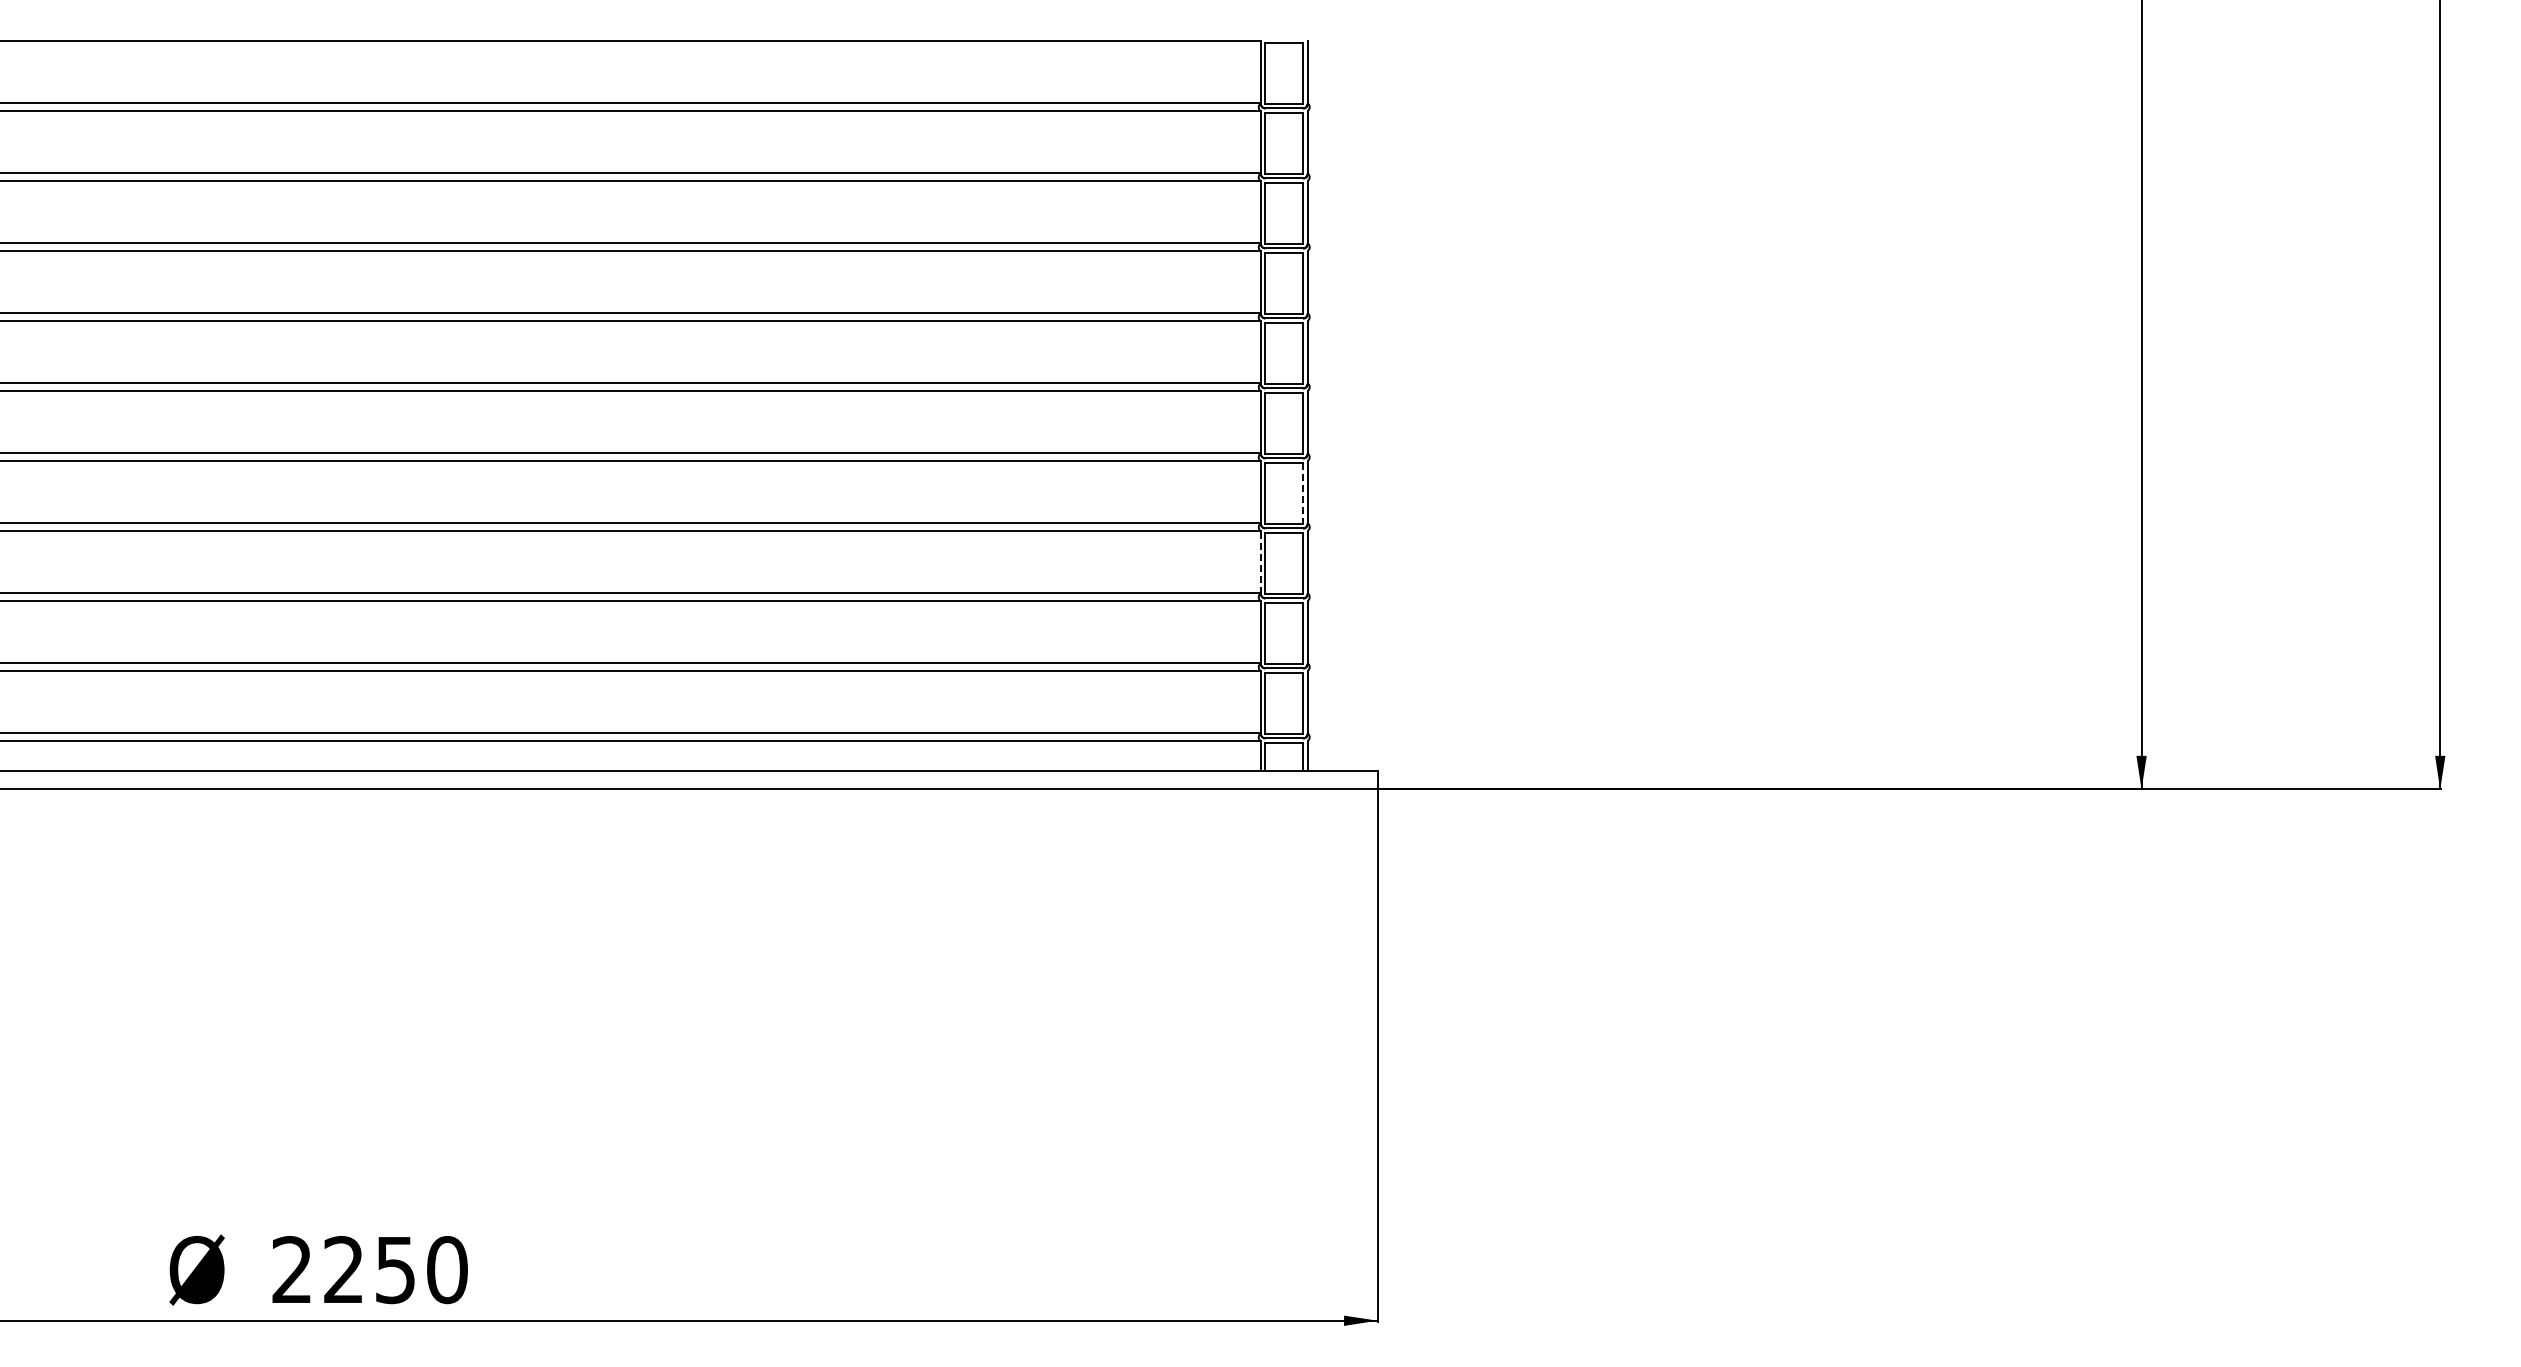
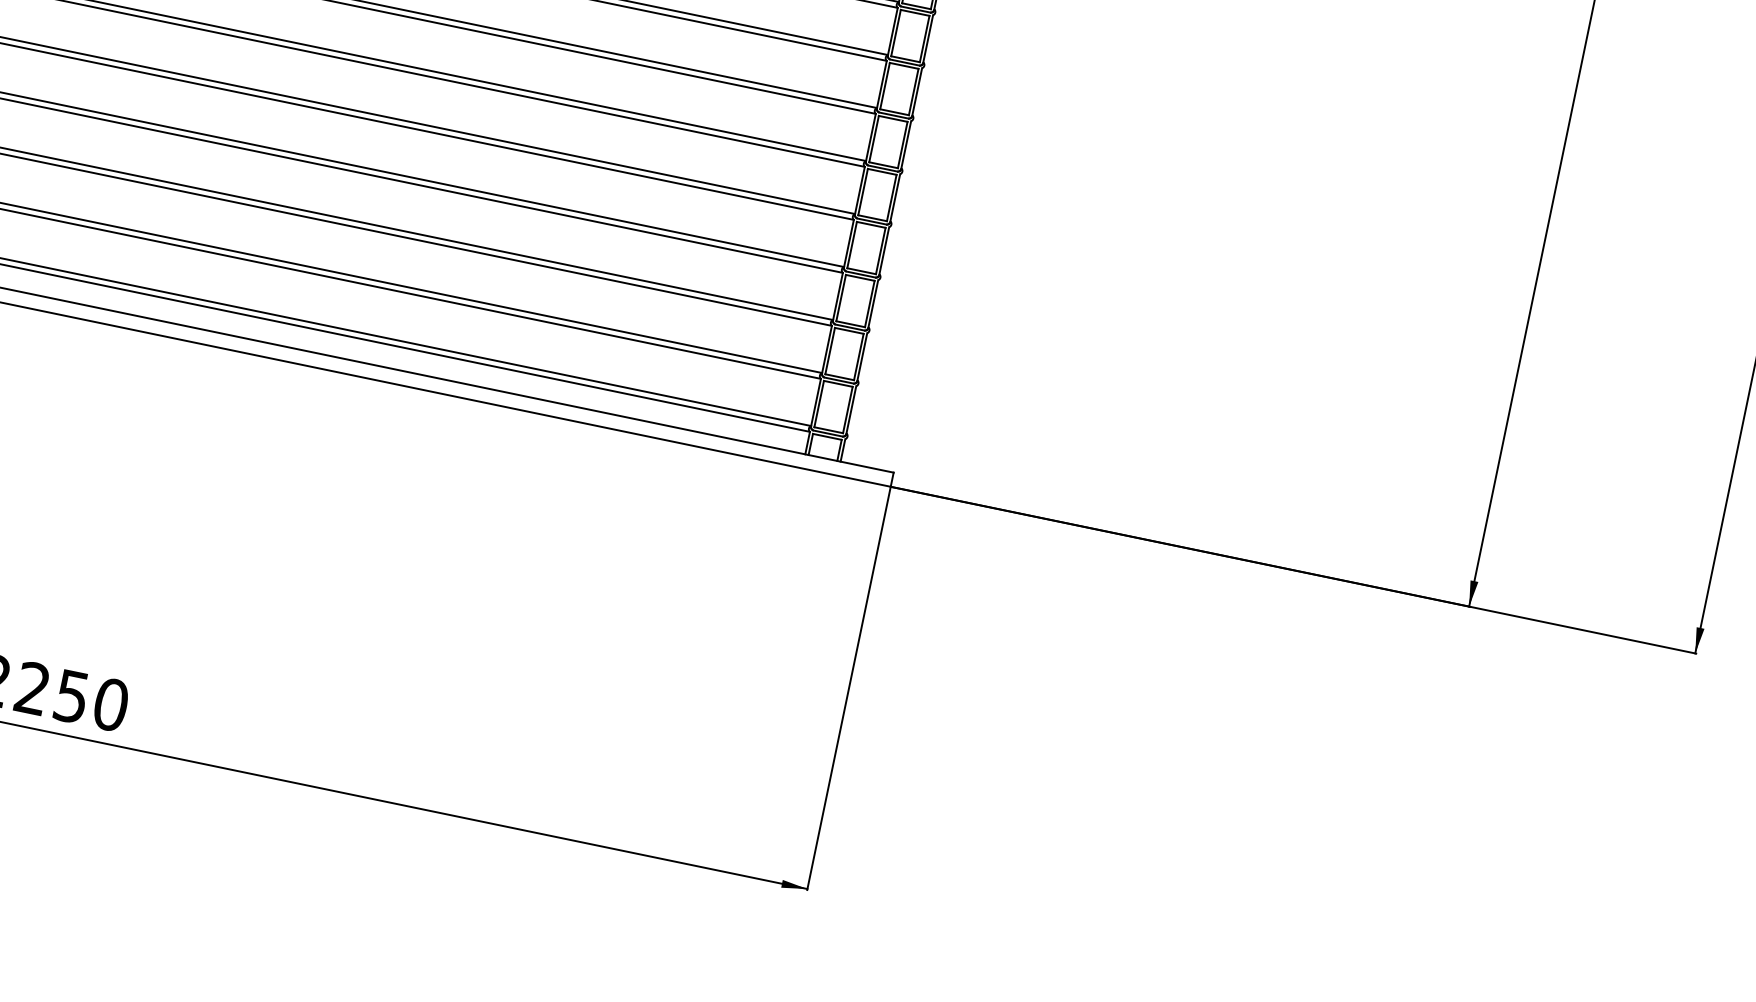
line: (1303, 493) -> (881, 251), dashed -> solid
line: (1260, 562) -> (837, 296), dashed -> solid

